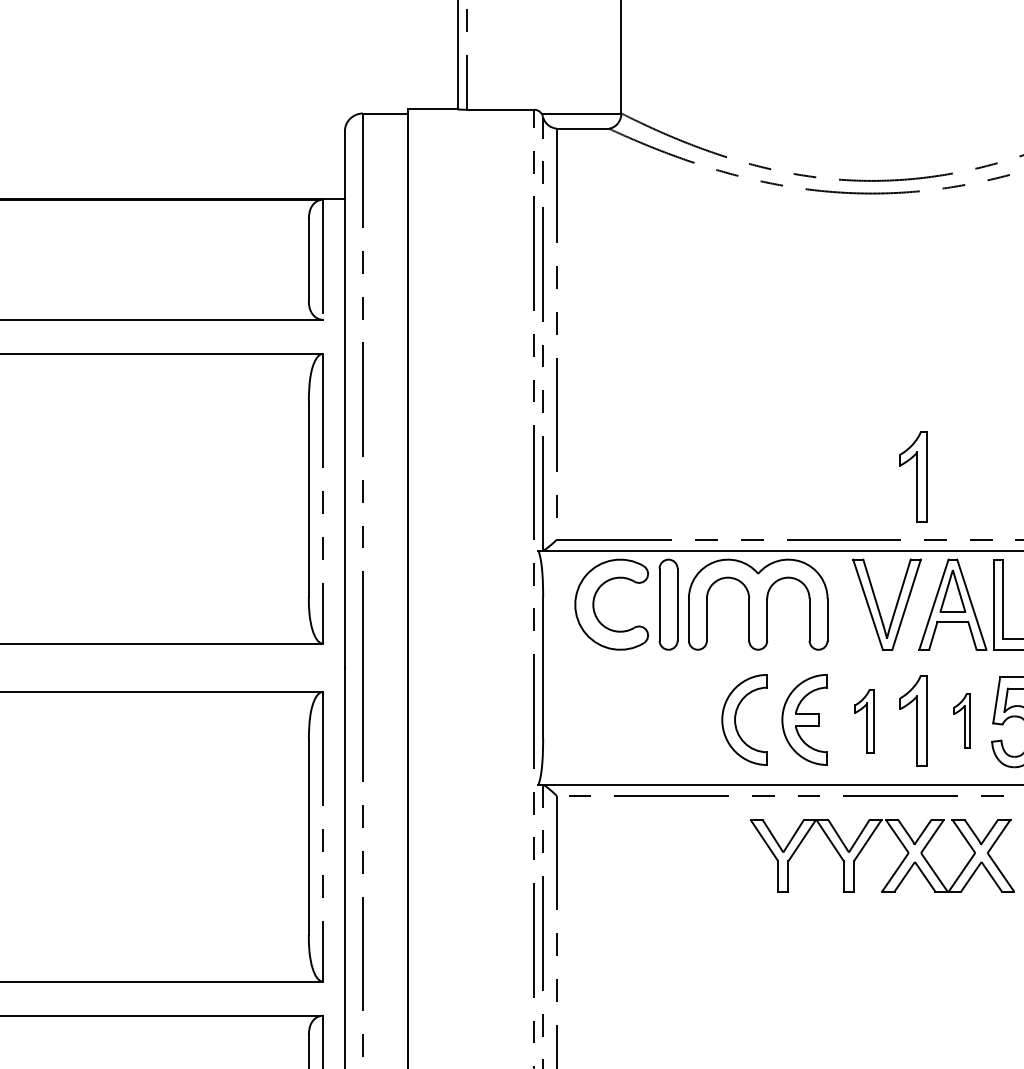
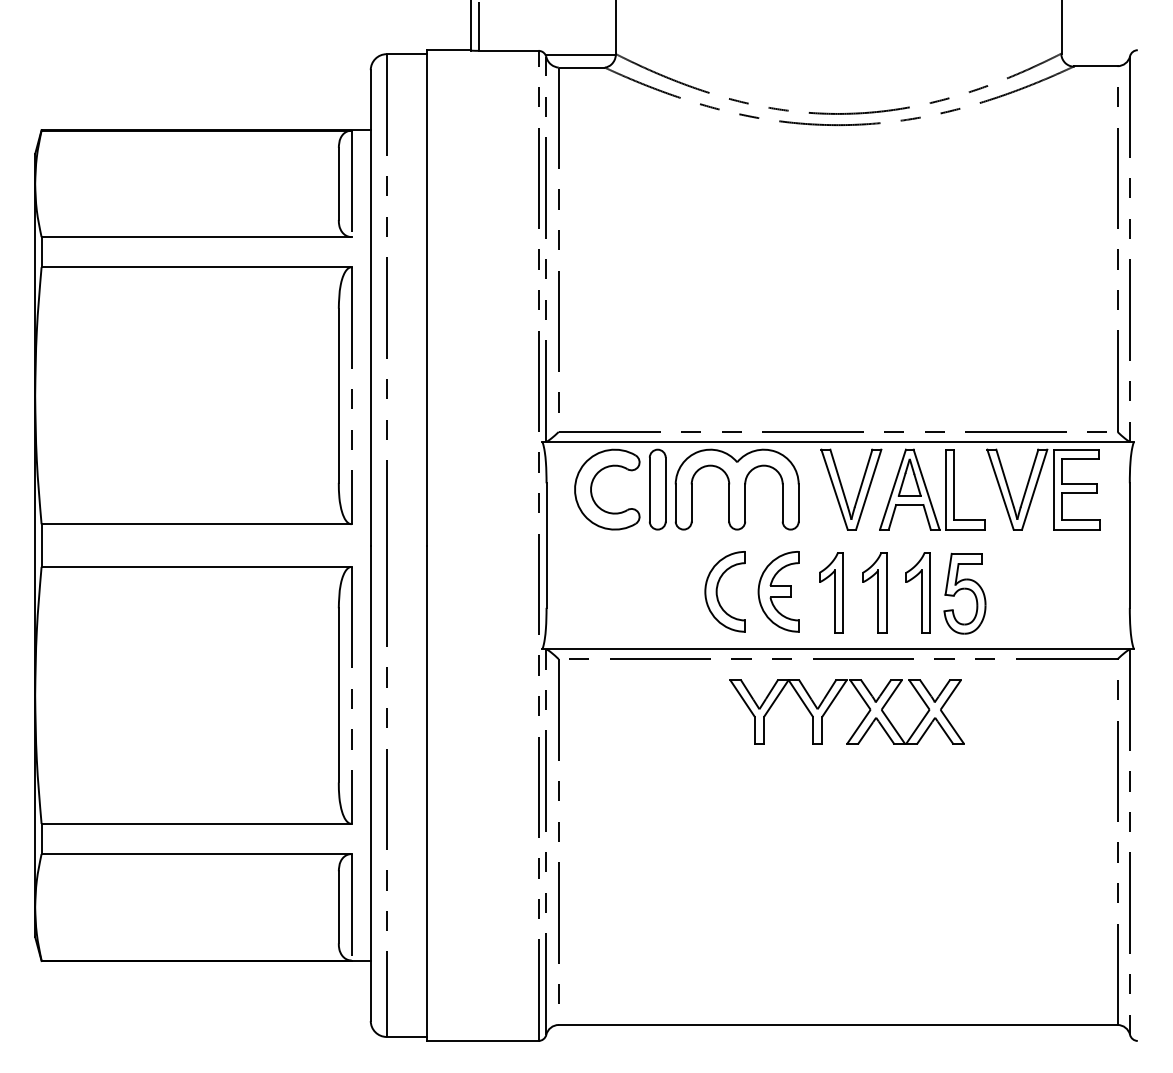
part: (913, 477) -> (874, 376), removed
part: (864, 720) -> (831, 592), size x1.43
part: (961, 720) -> (917, 592), size x1.67

